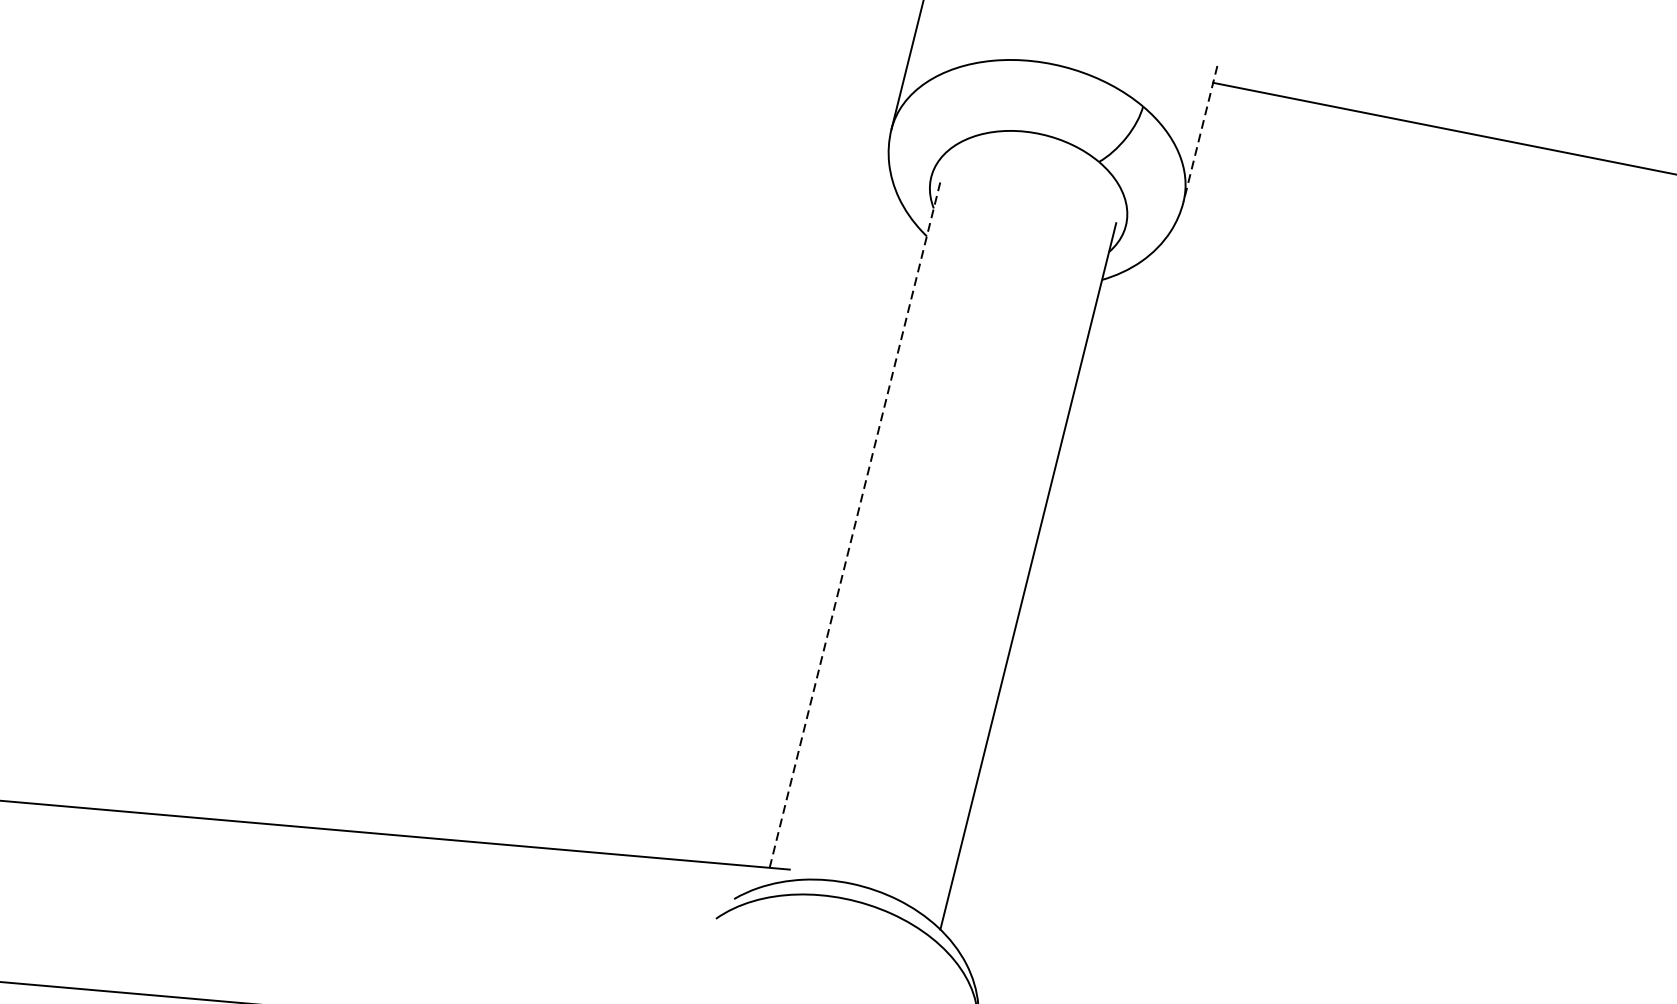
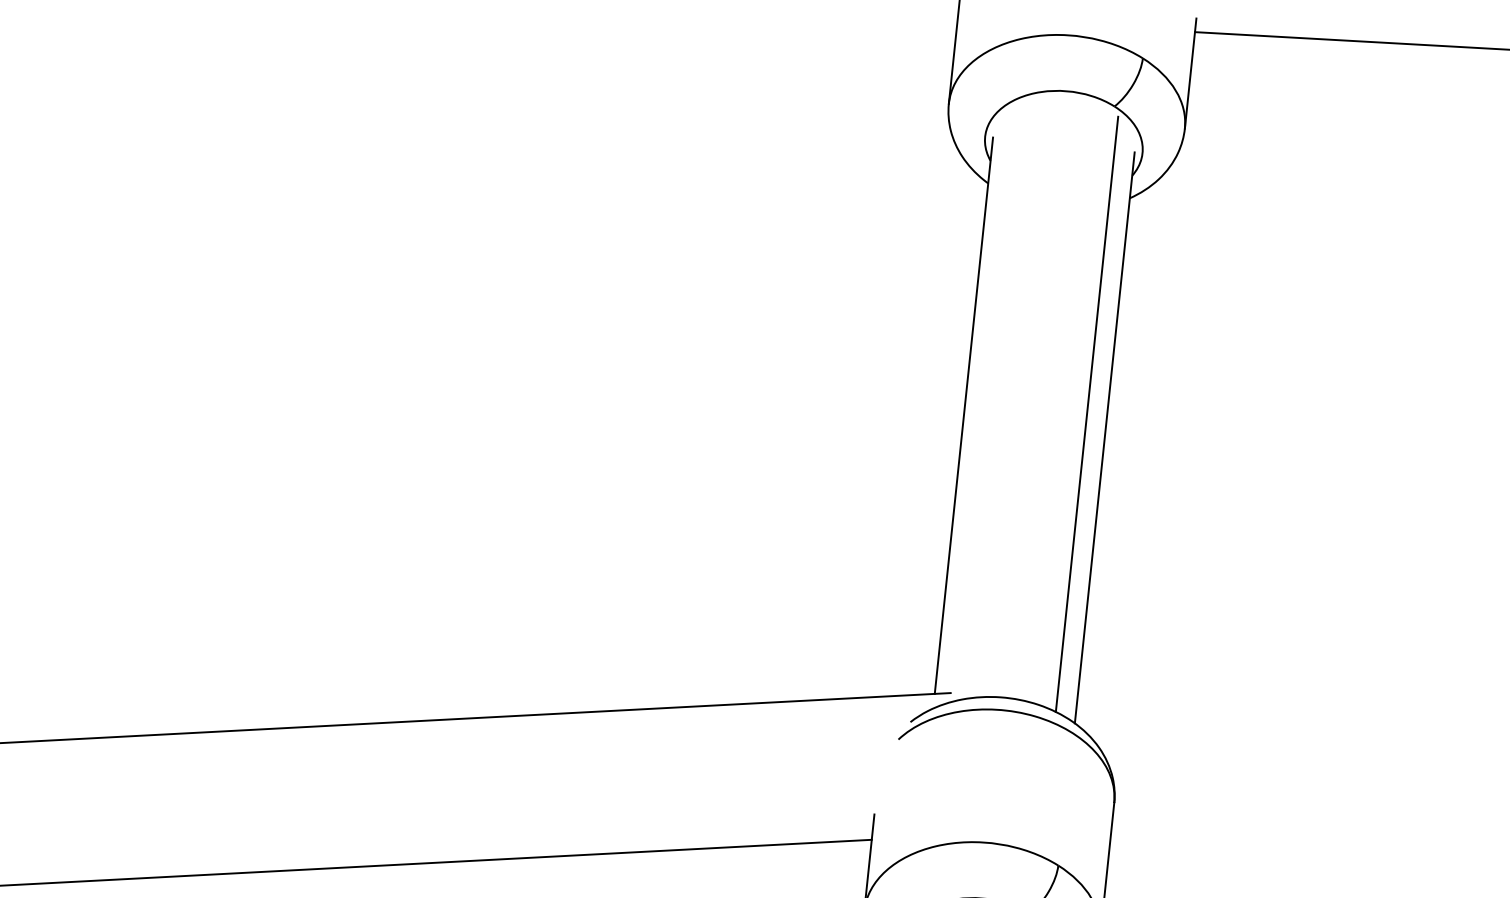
line: (1200, 135) -> (1190, 74), dashed -> solid
line: (854, 523) -> (963, 415), dashed -> solid
line: (1009, 542) -> (1086, 413), added

